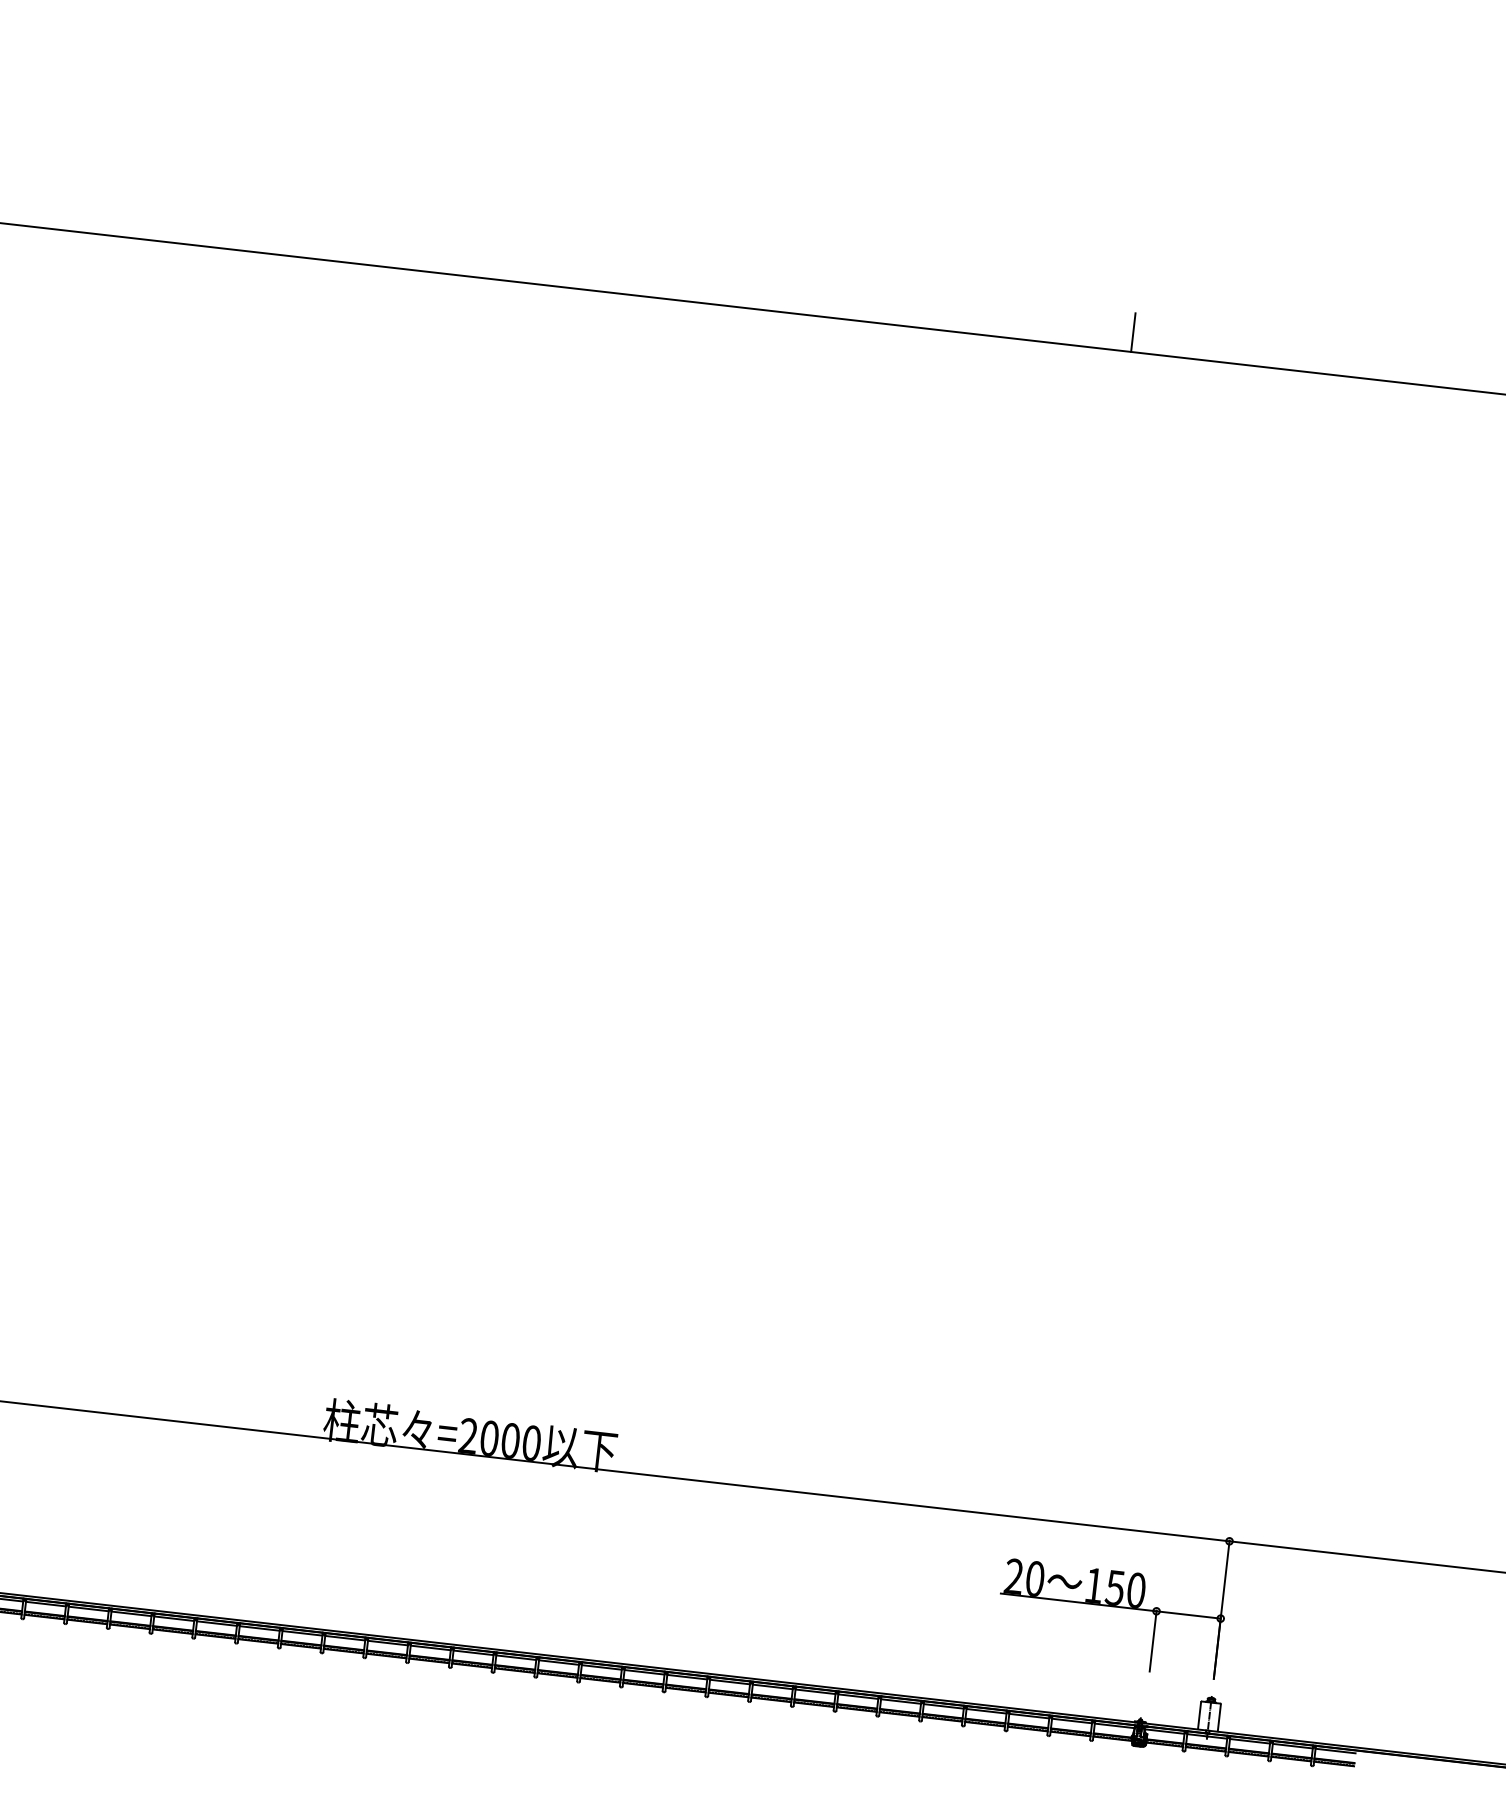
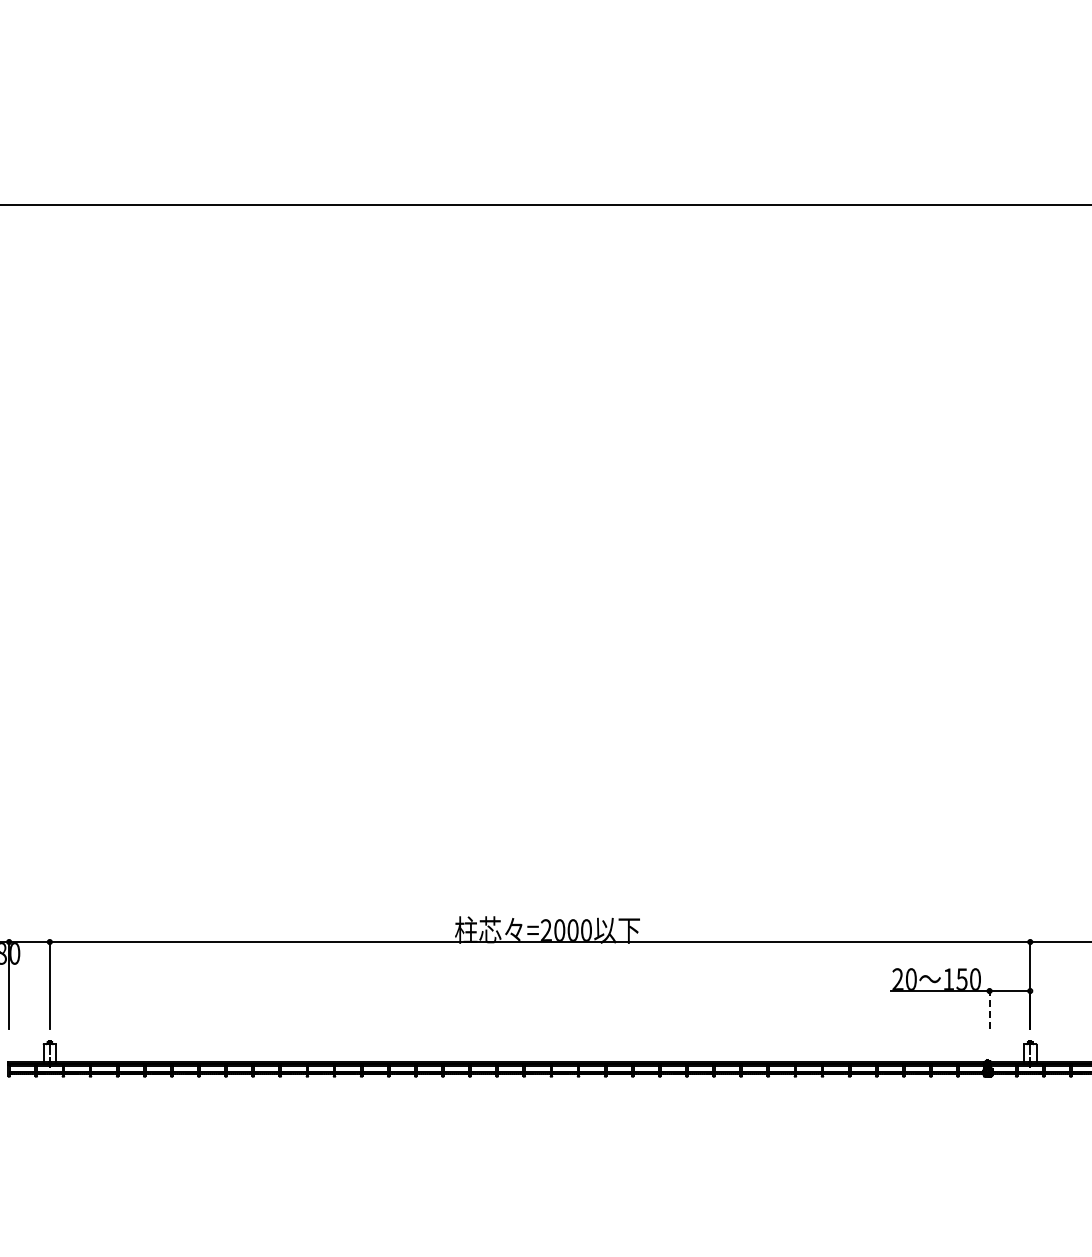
line: (1132, 332) -> (883, 192), removed
line: (1153, 1640) -> (989, 1009), solid -> dashed

